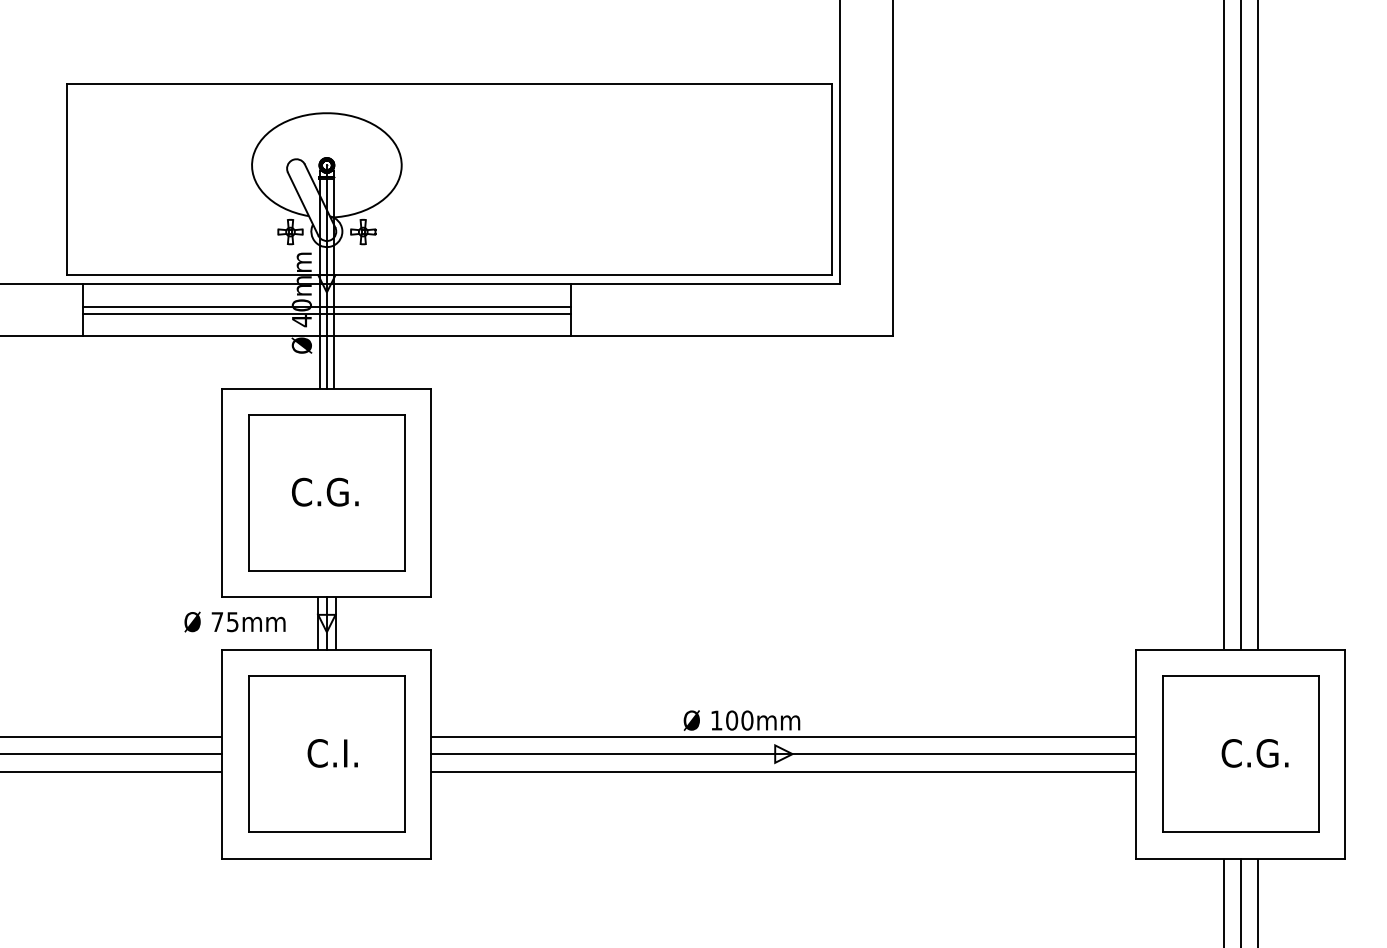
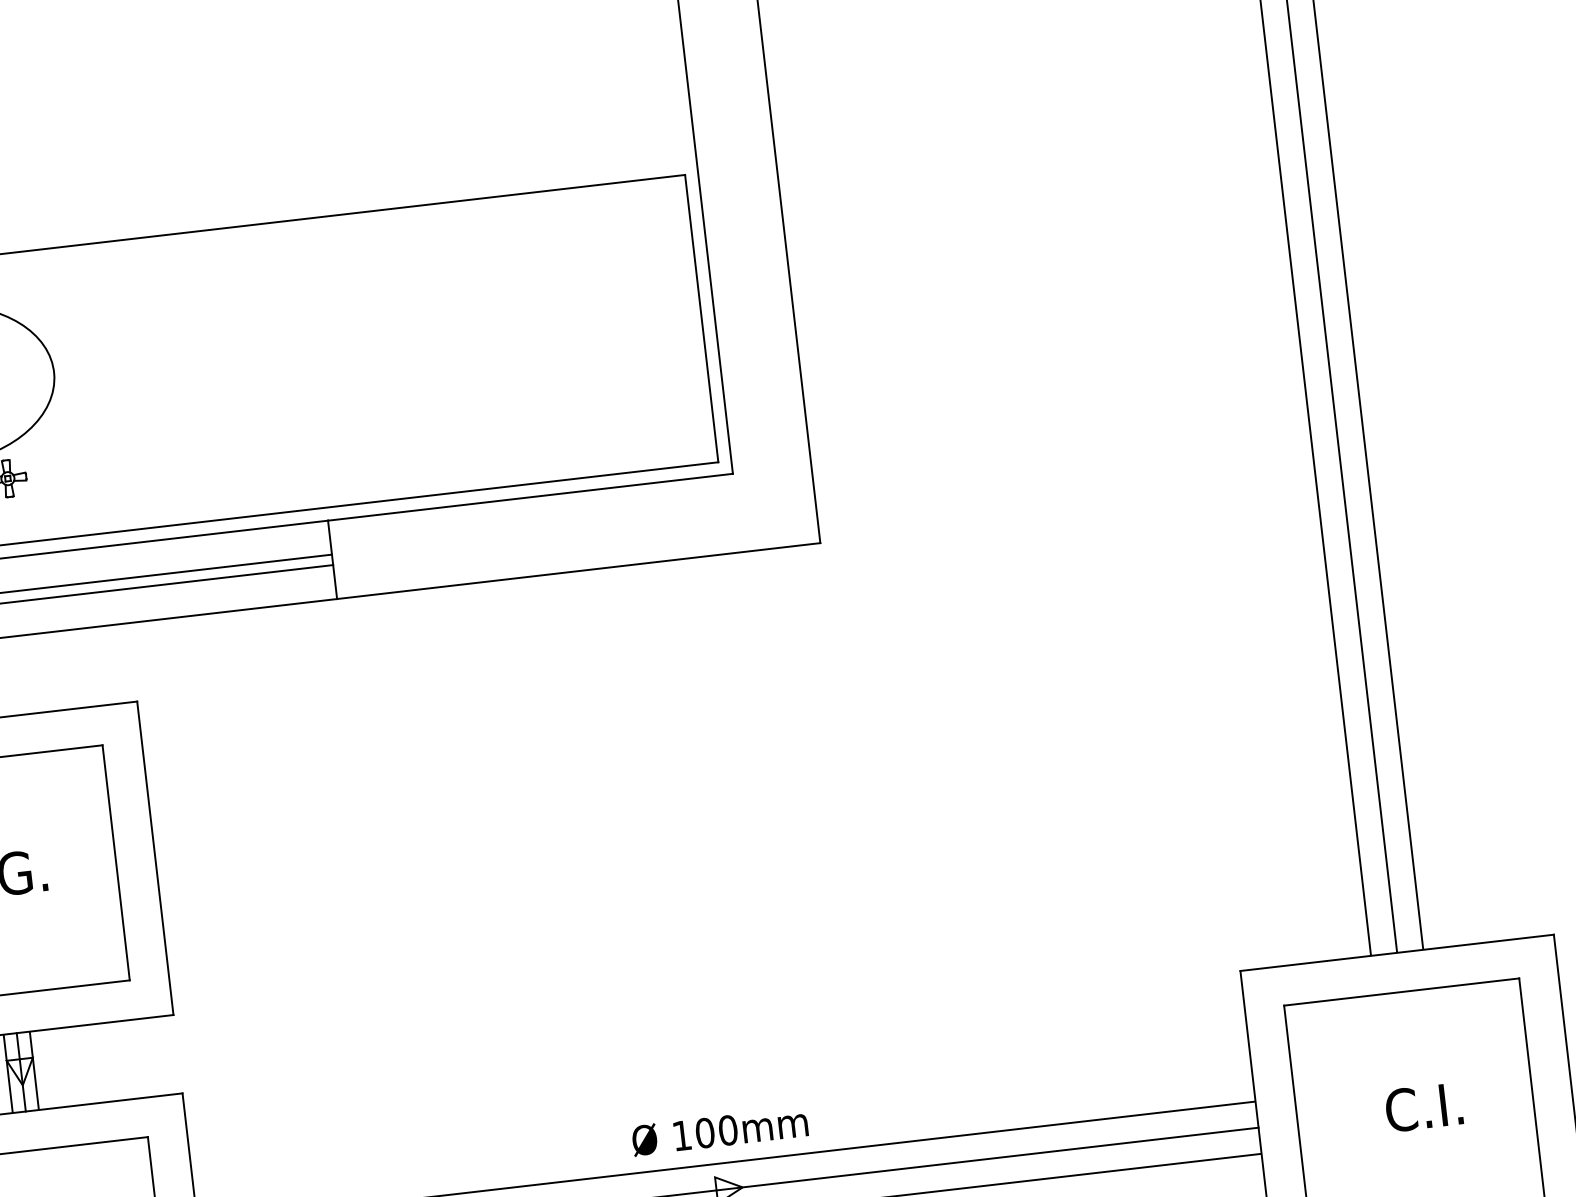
text: (741, 720) -> (719, 1131), moved
text: (1272, 753) -> (1462, 1103), C.G. -> C.I.

